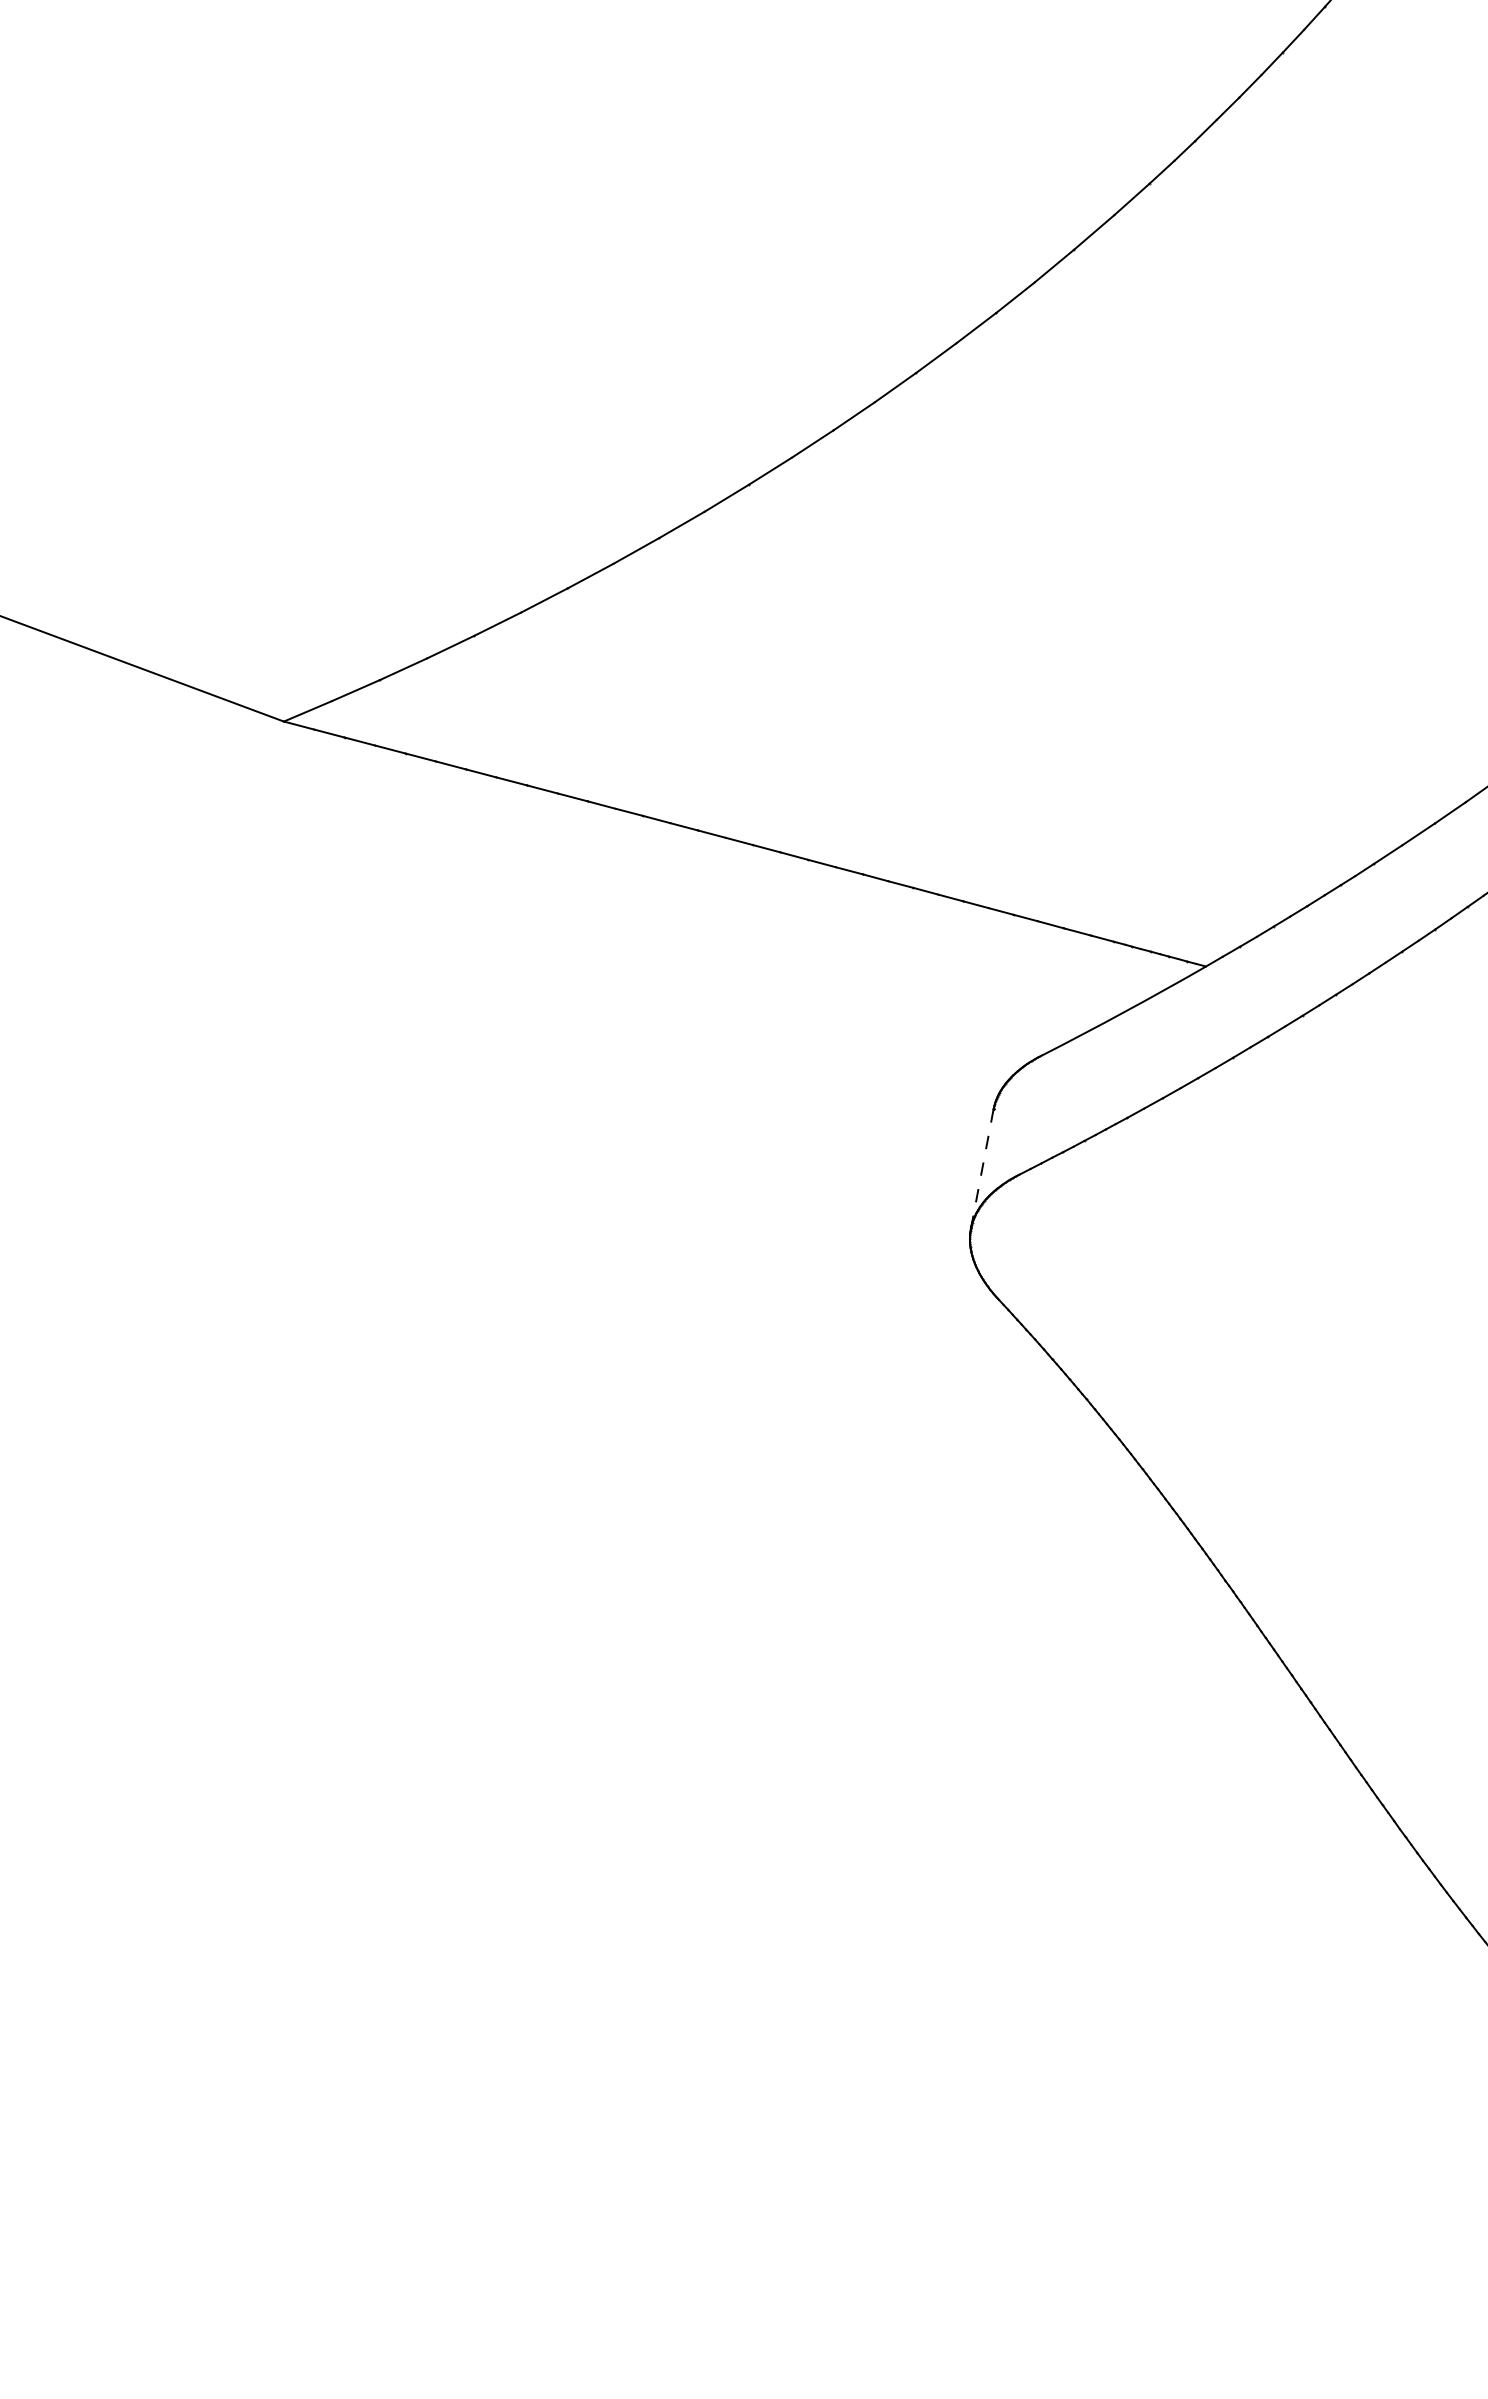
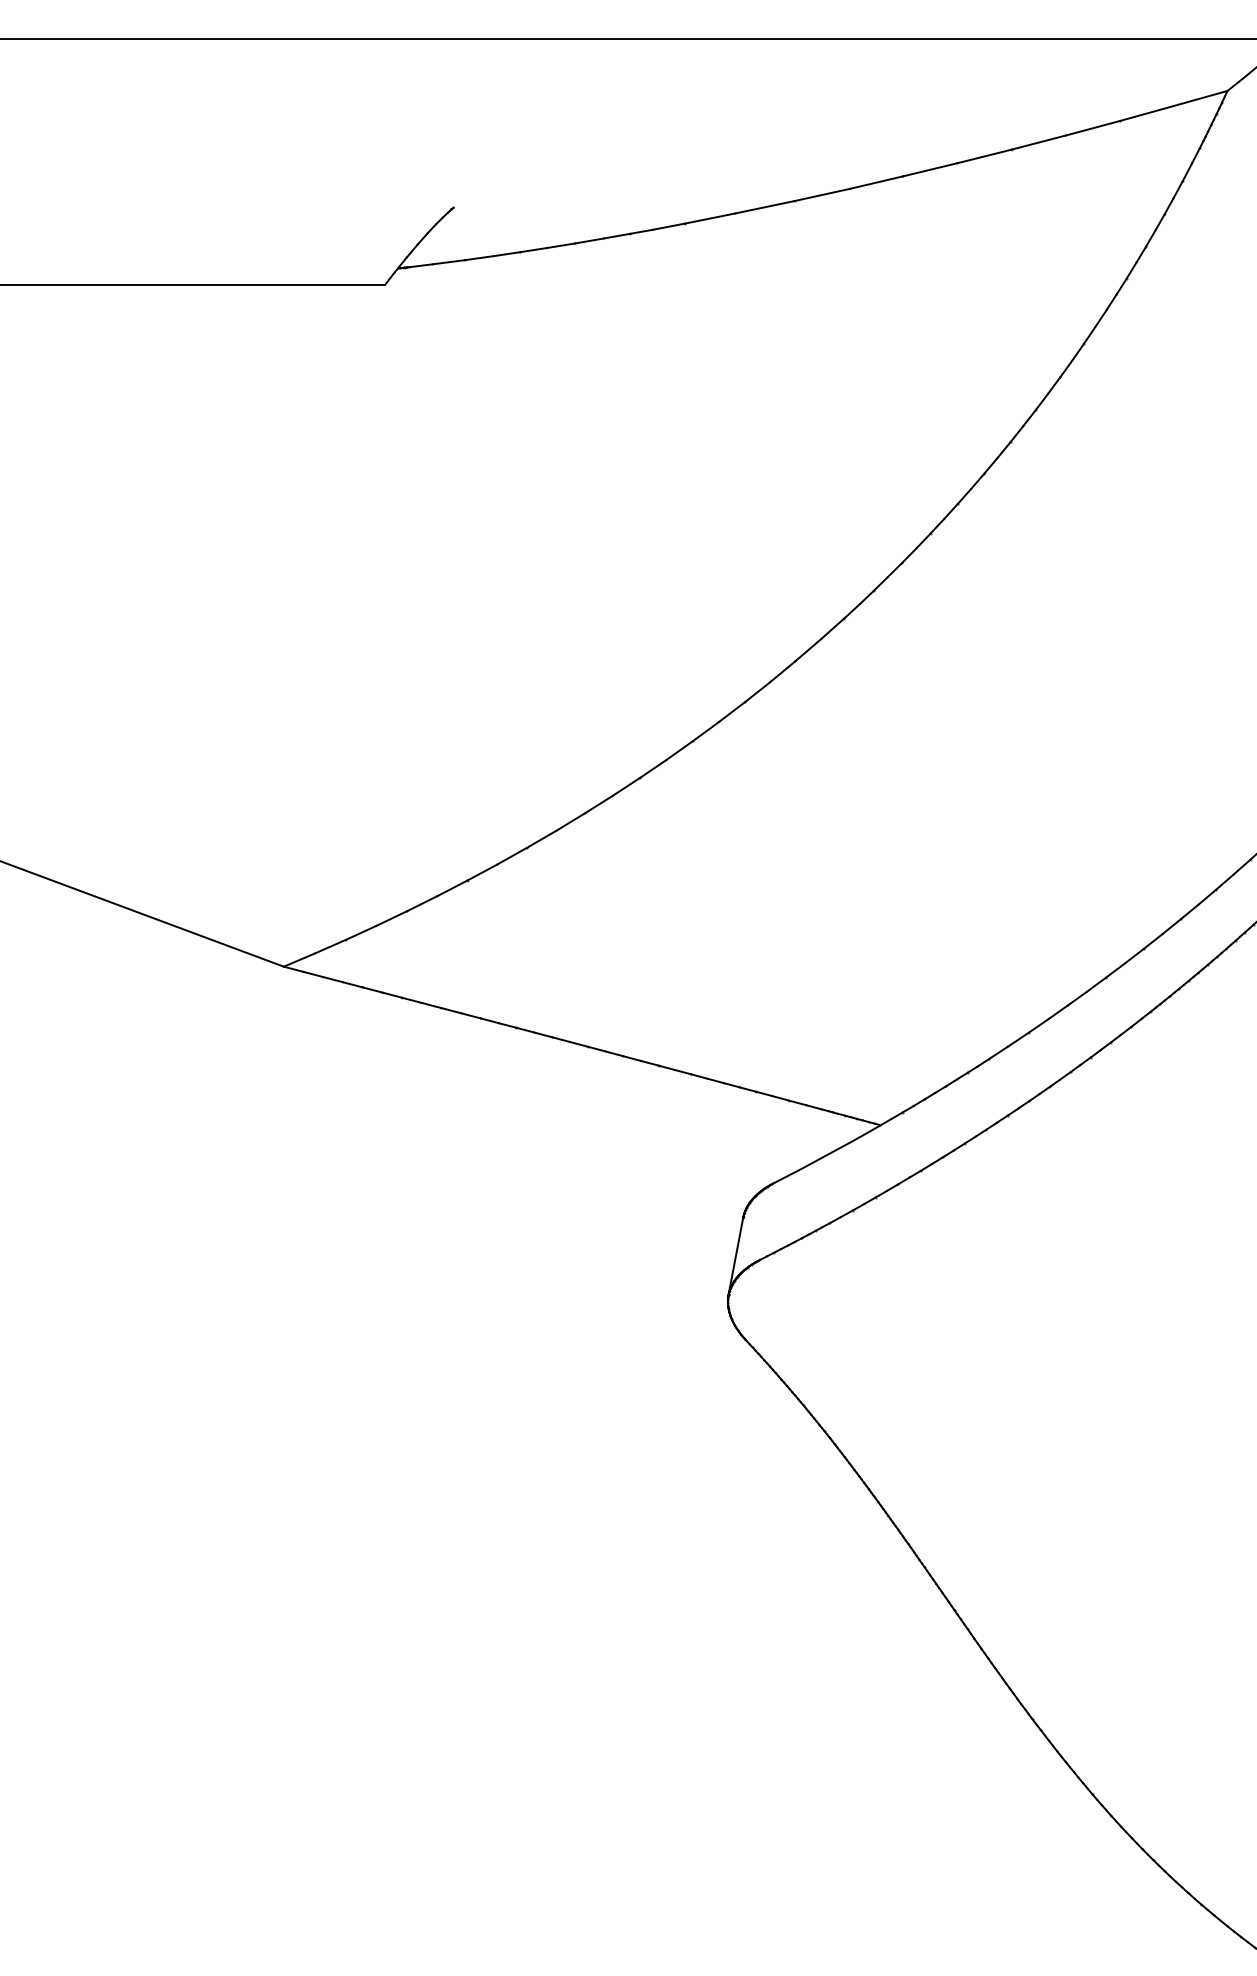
line: (981, 1169) -> (735, 1256), dashed -> solid

